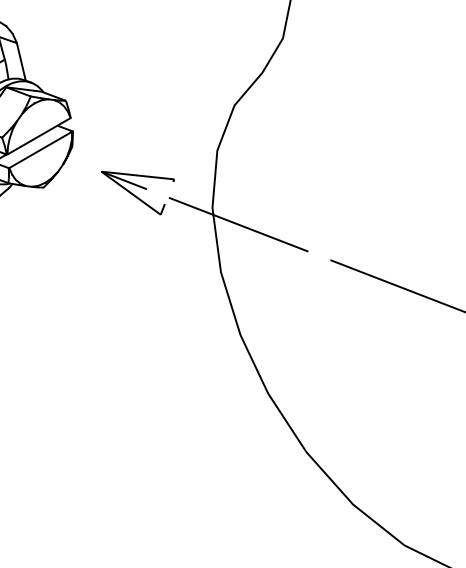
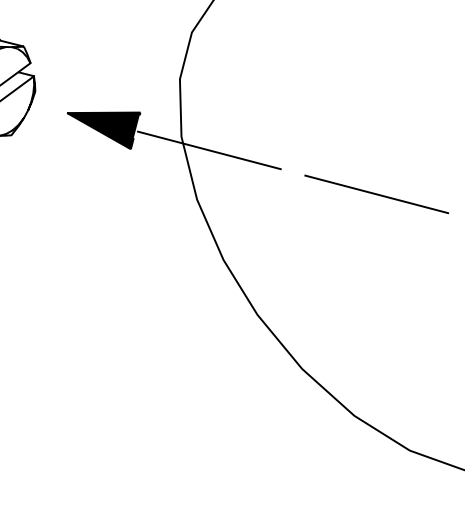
fill: (137, 192) -> (105, 129), added

